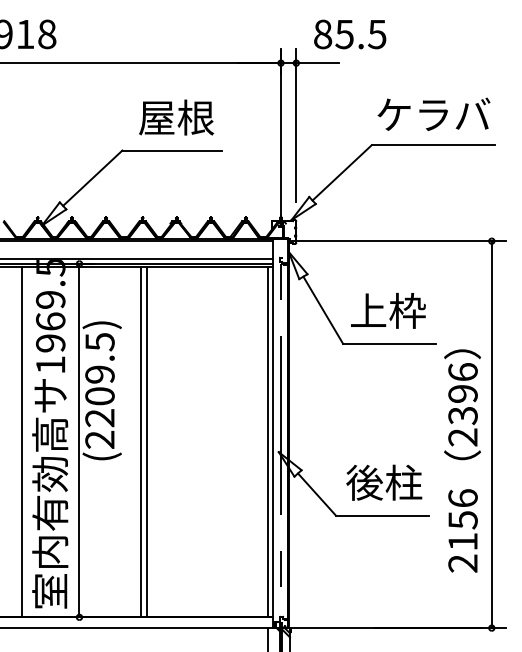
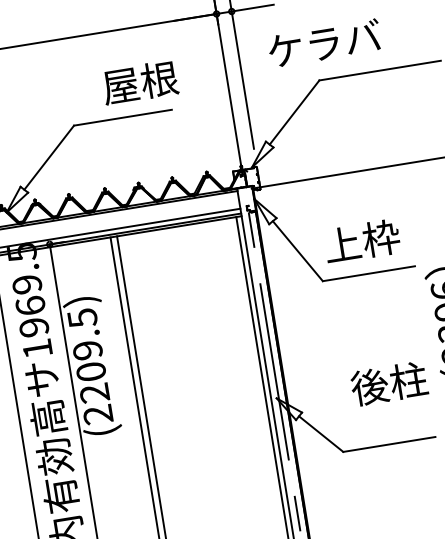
text: (433, 113) -> (324, 42), moved
text: (176, 117) -> (140, 82), moved
text: (384, 482) -> (389, 383), moved

